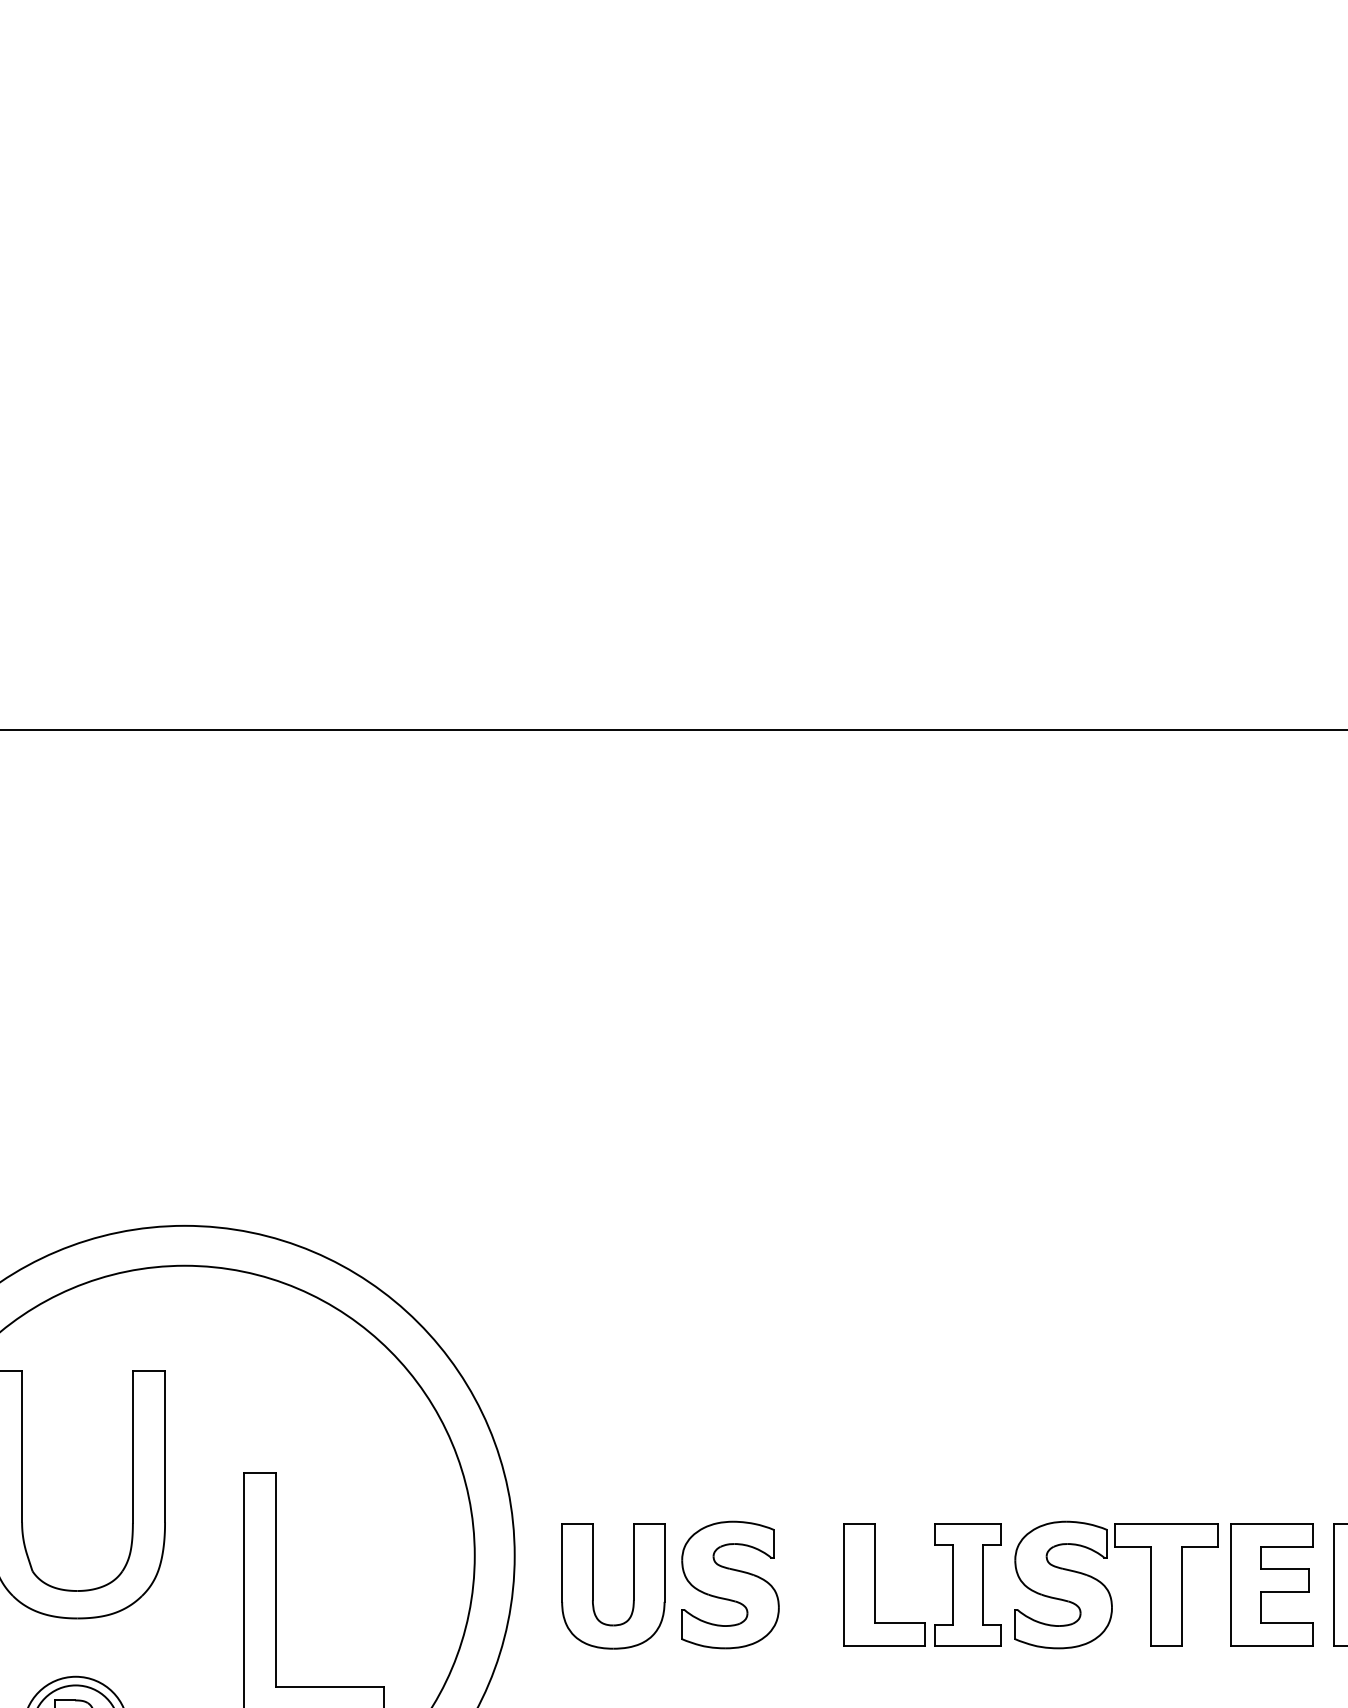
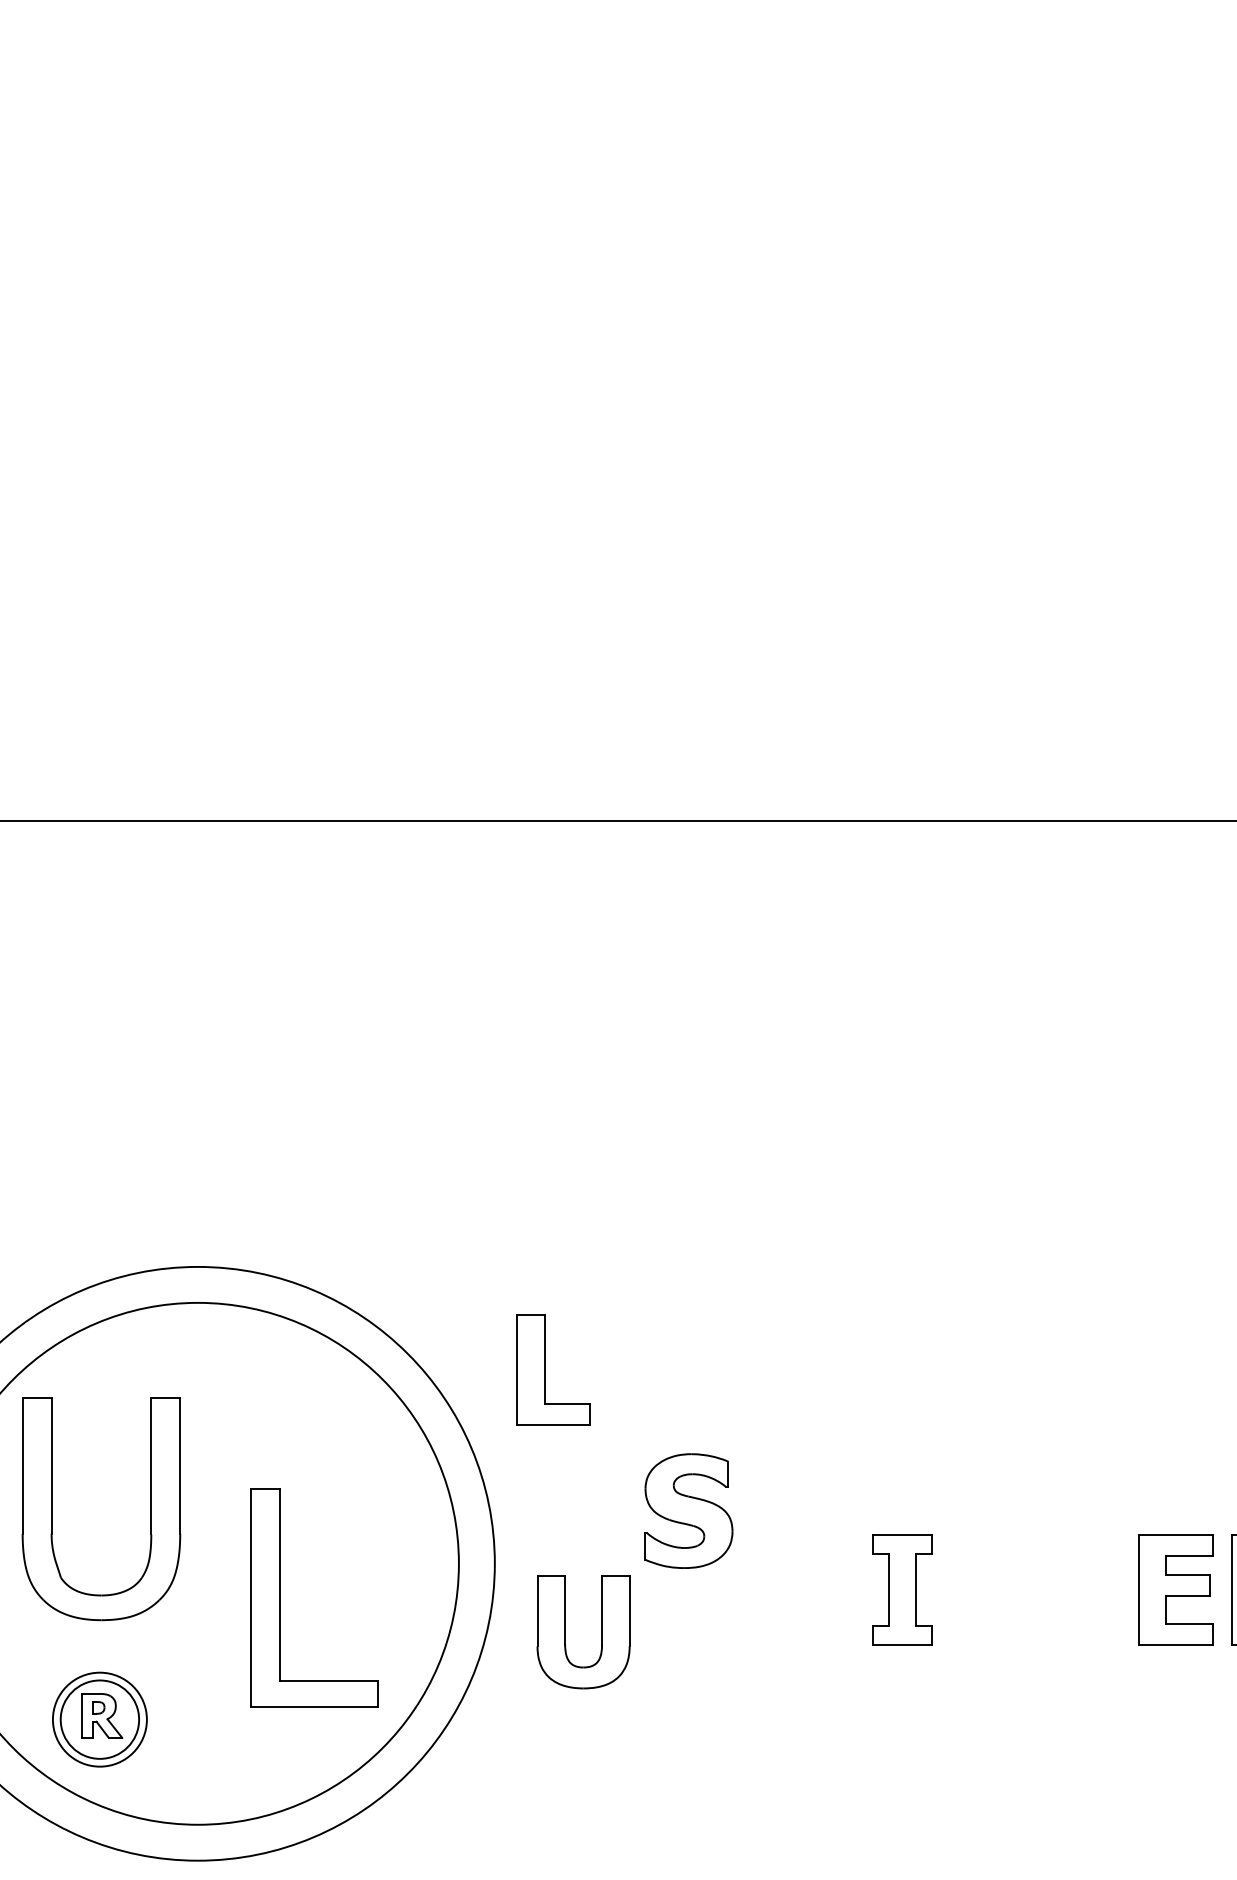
part: (729, 1584) -> (688, 1510), moved
part: (875, 1584) -> (545, 1369), moved
part: (593, 1586) -> (565, 1632), moved
part: (1108, 1589) -> (1029, 1594), removed

